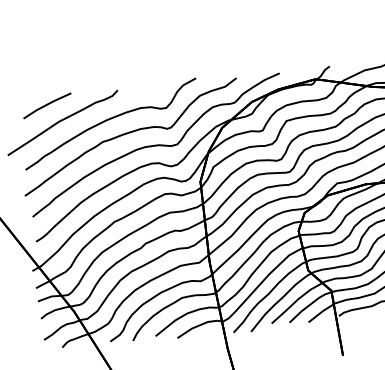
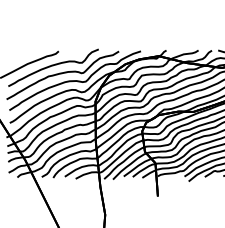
line: (47, 106) -> (22, 55), removed

